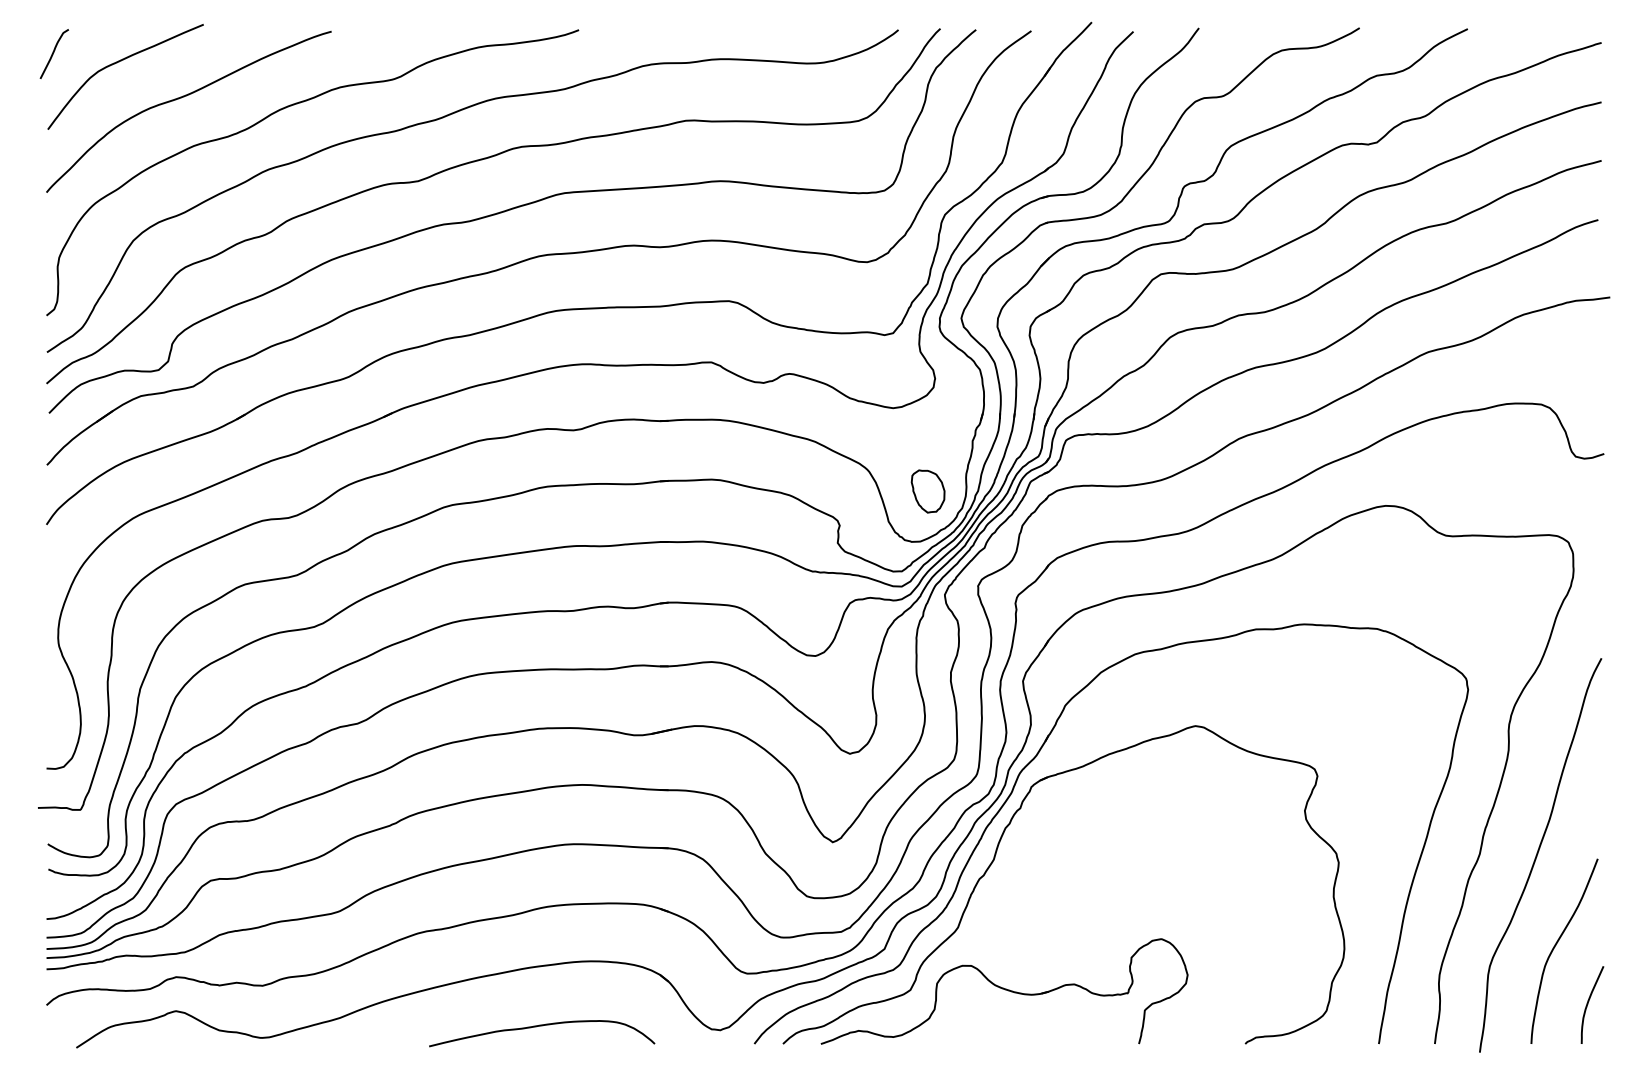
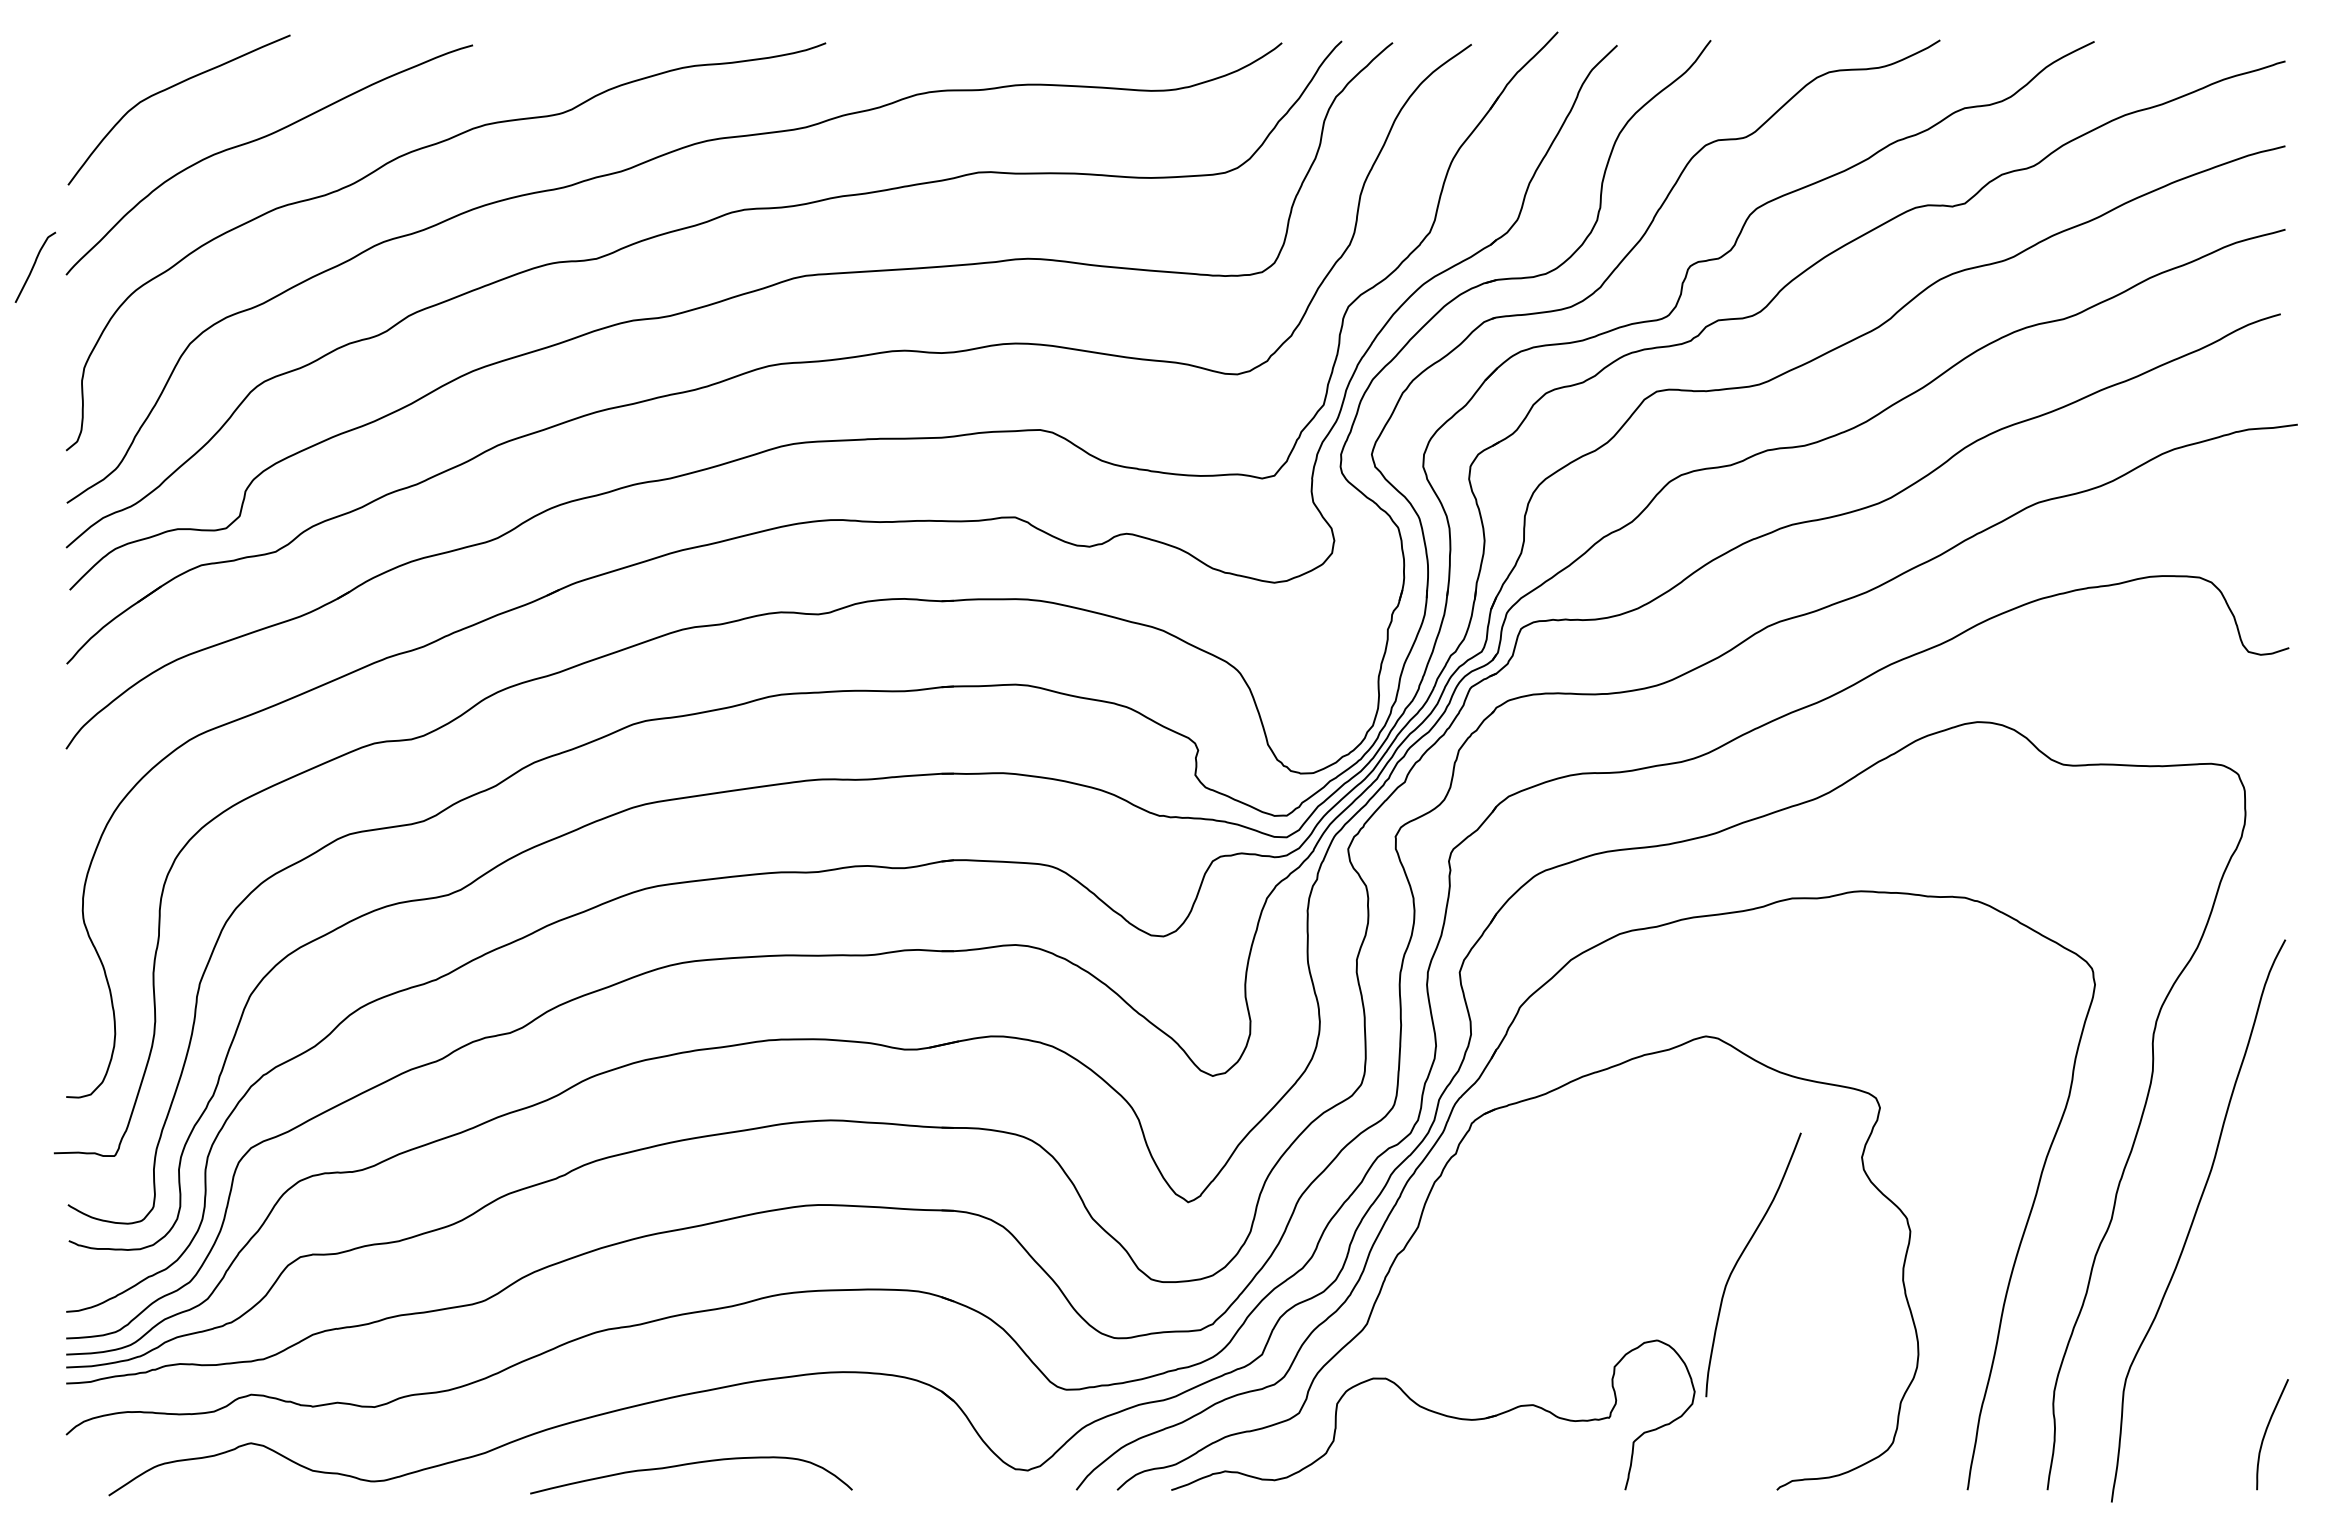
curve: (53, 53) -> (34, 266), moved
part: (928, 491) -> (1324, 701), removed
curve: (1555, 946) -> (1740, 1258), moved
curve: (542, 1026) -> (691, 1464), moved

